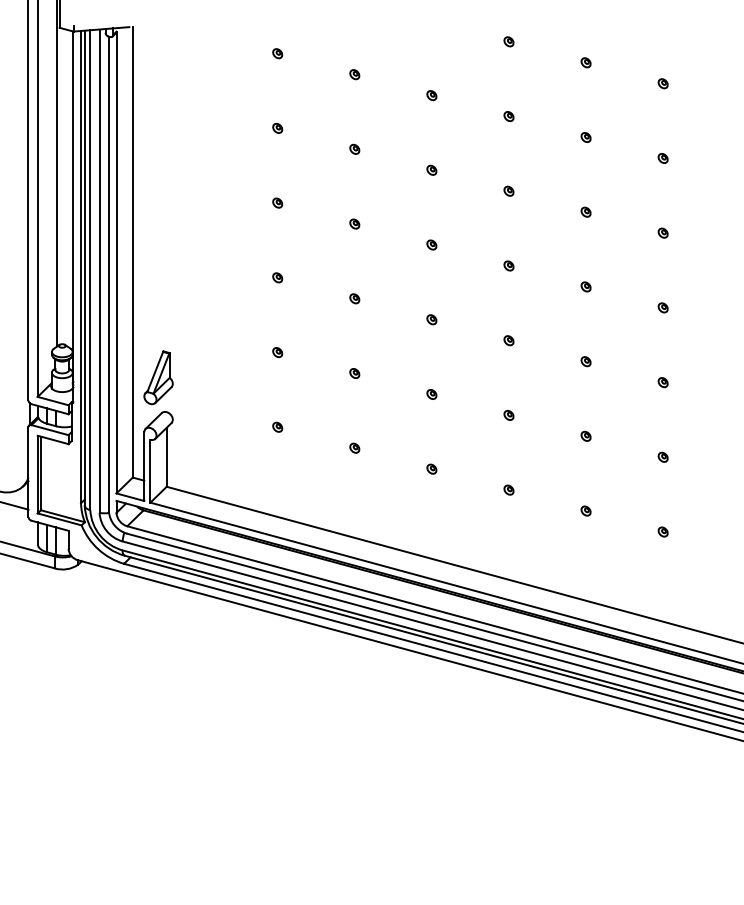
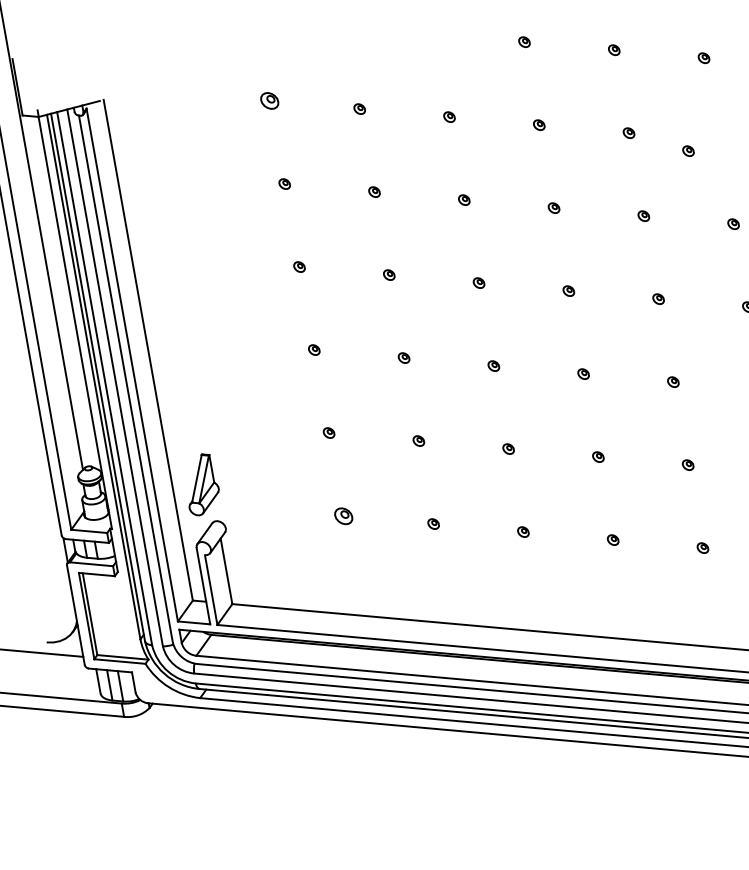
part: (277, 53) -> (269, 100), size x1.6
part: (662, 158) -> (687, 151), moved
part: (277, 426) -> (343, 515), size x1.6

